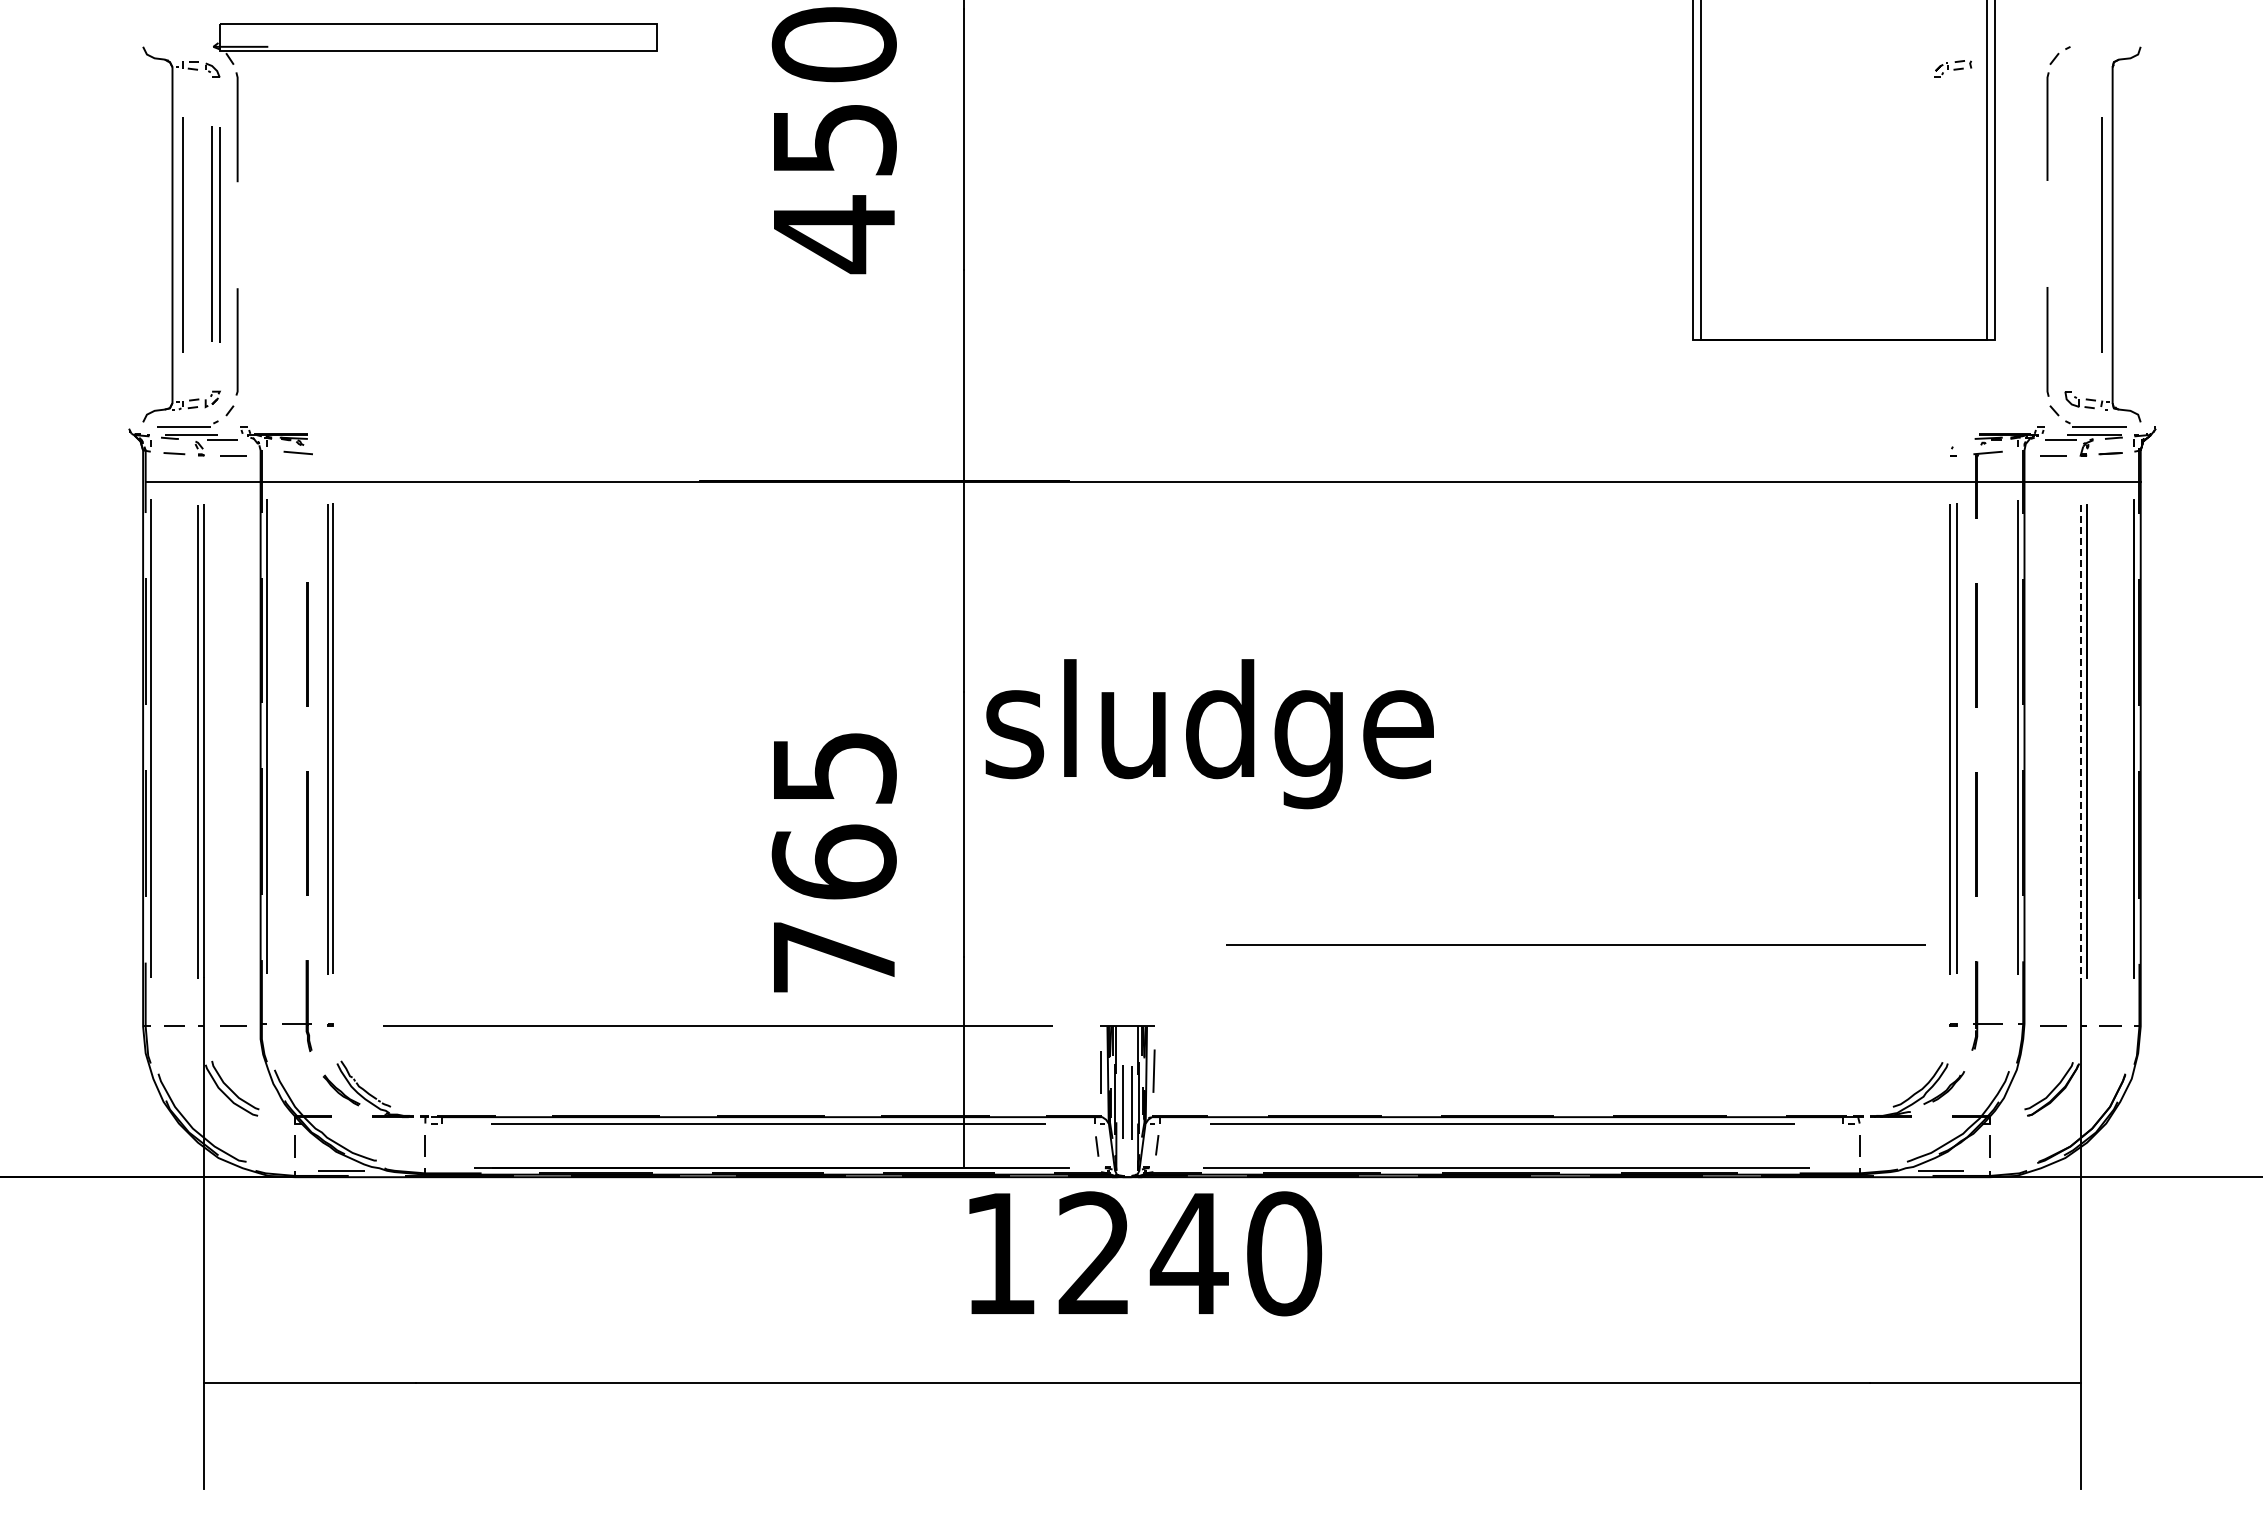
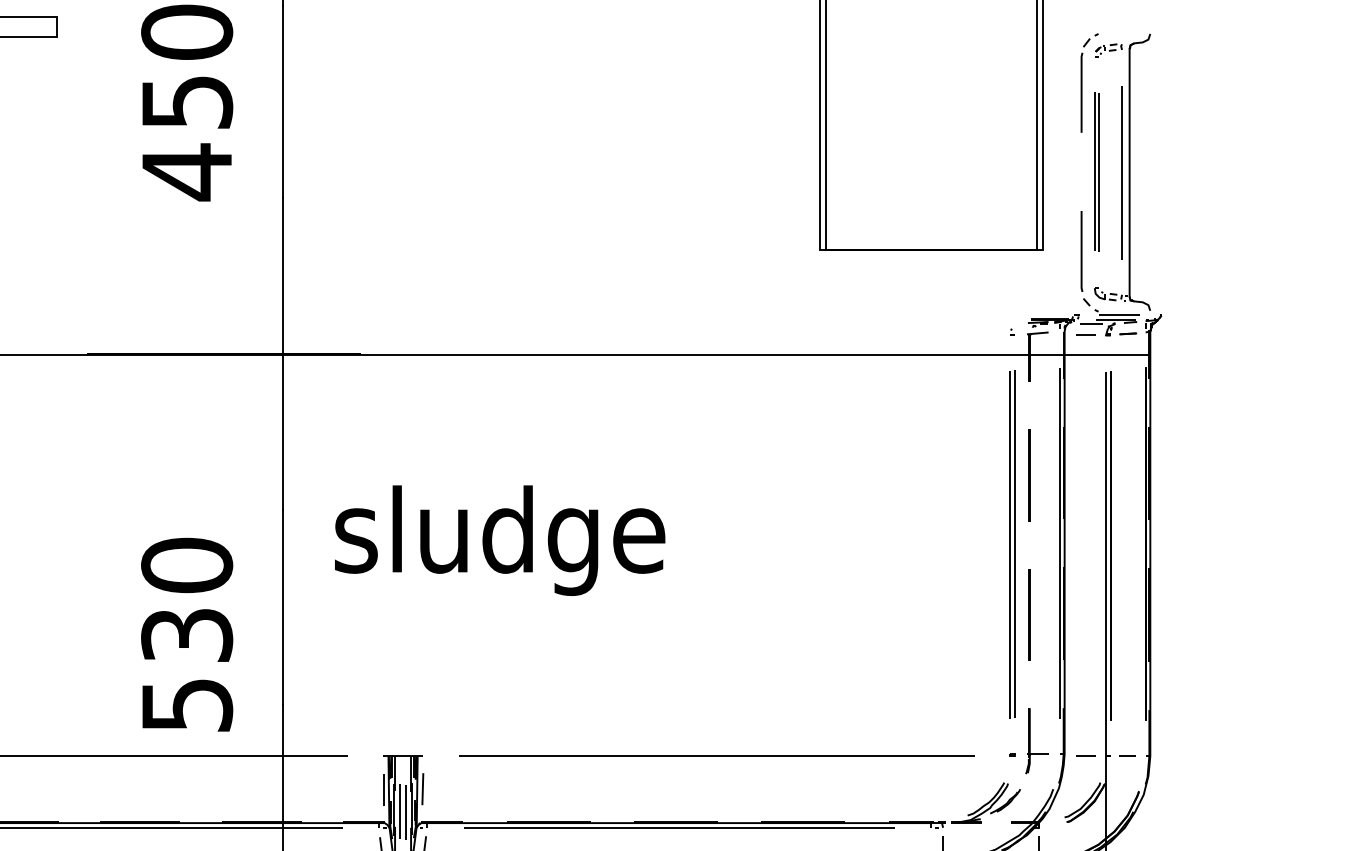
part: (1953, 68) -> (1108, 49), moved
part: (2068, 234) -> (1097, 172), added
text: (1209, 734) -> (499, 540), moved
line: (2080, 742) -> (1105, 546), dashed -> solid
text: (833, 861) -> (186, 634), 765 -> 530
line: (1575, 944) -> (716, 755), moved

